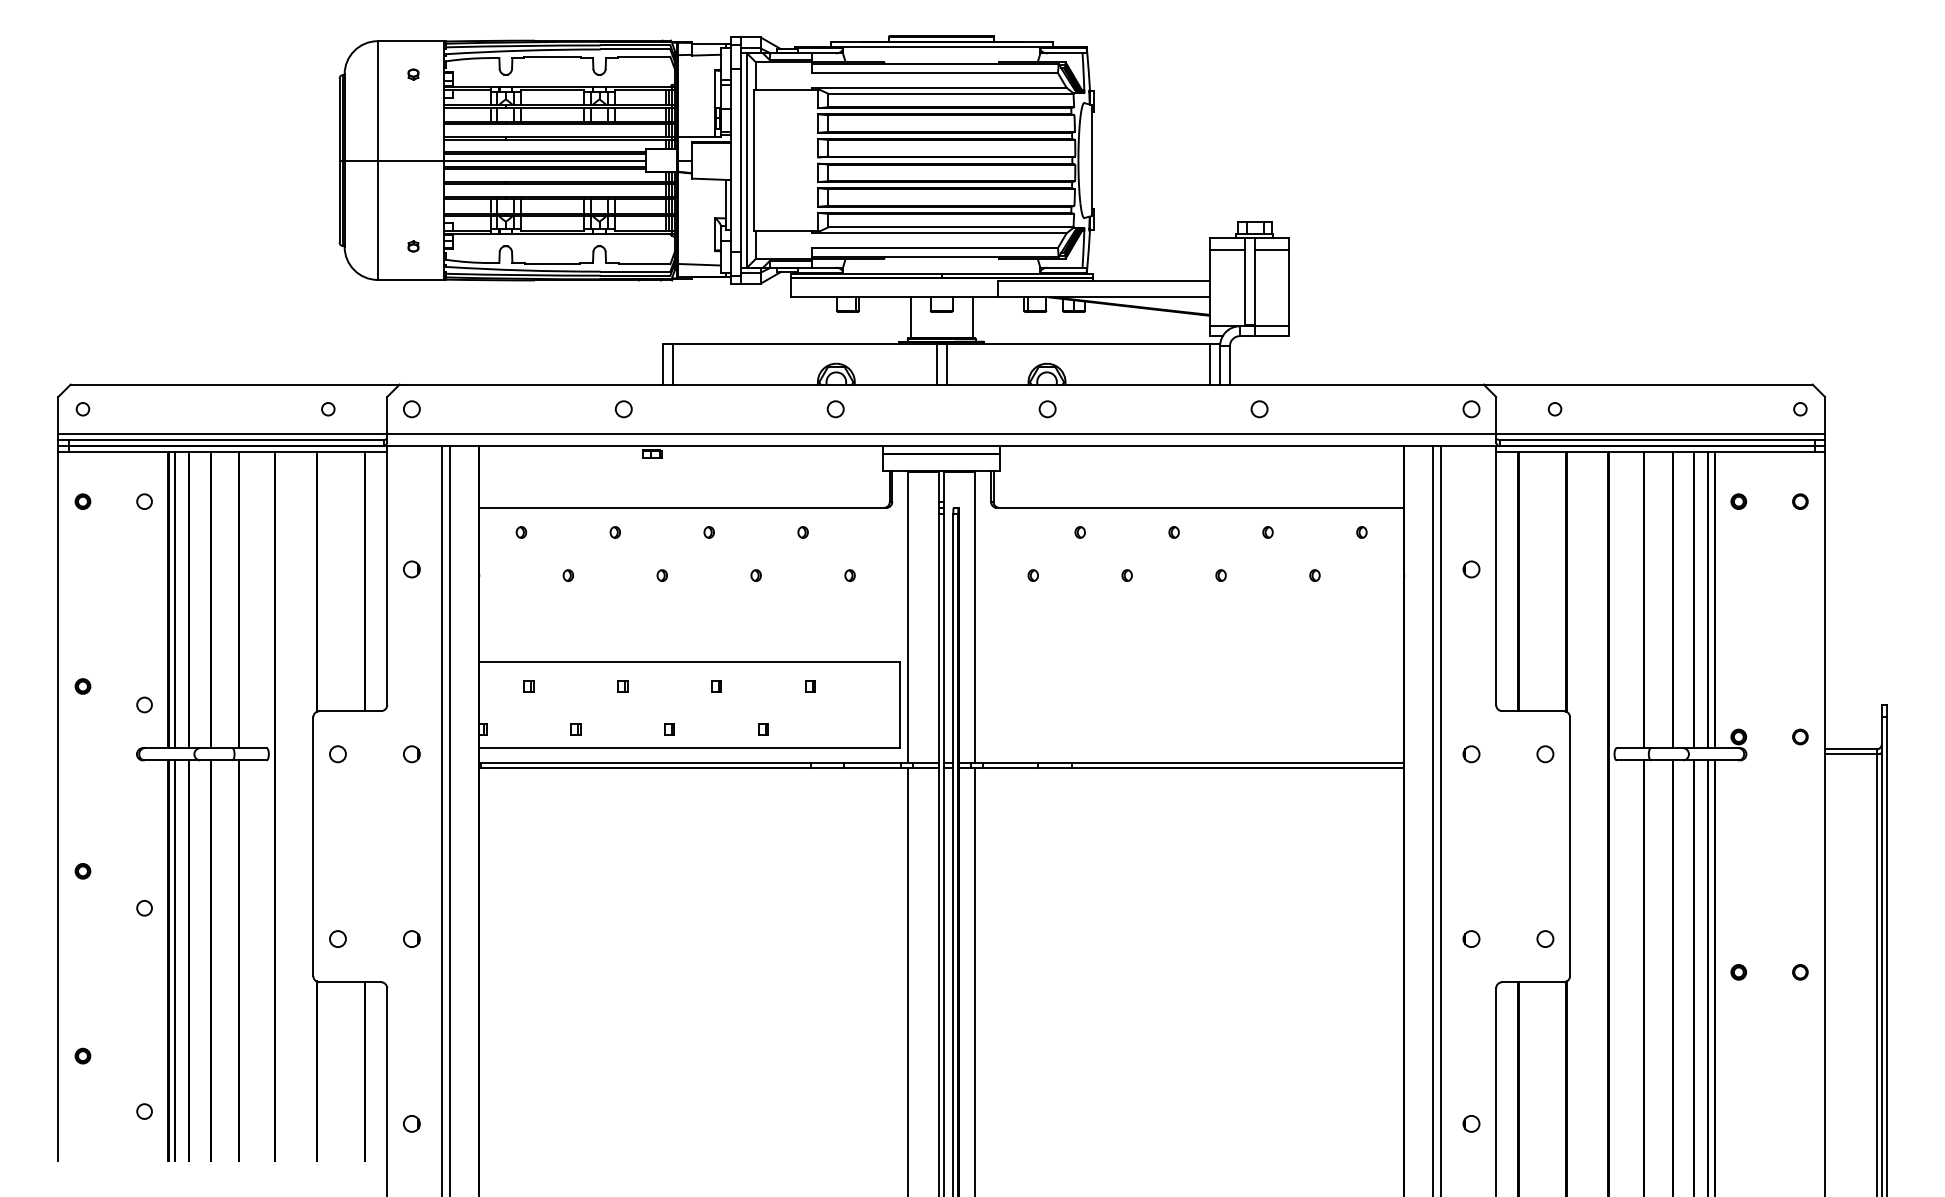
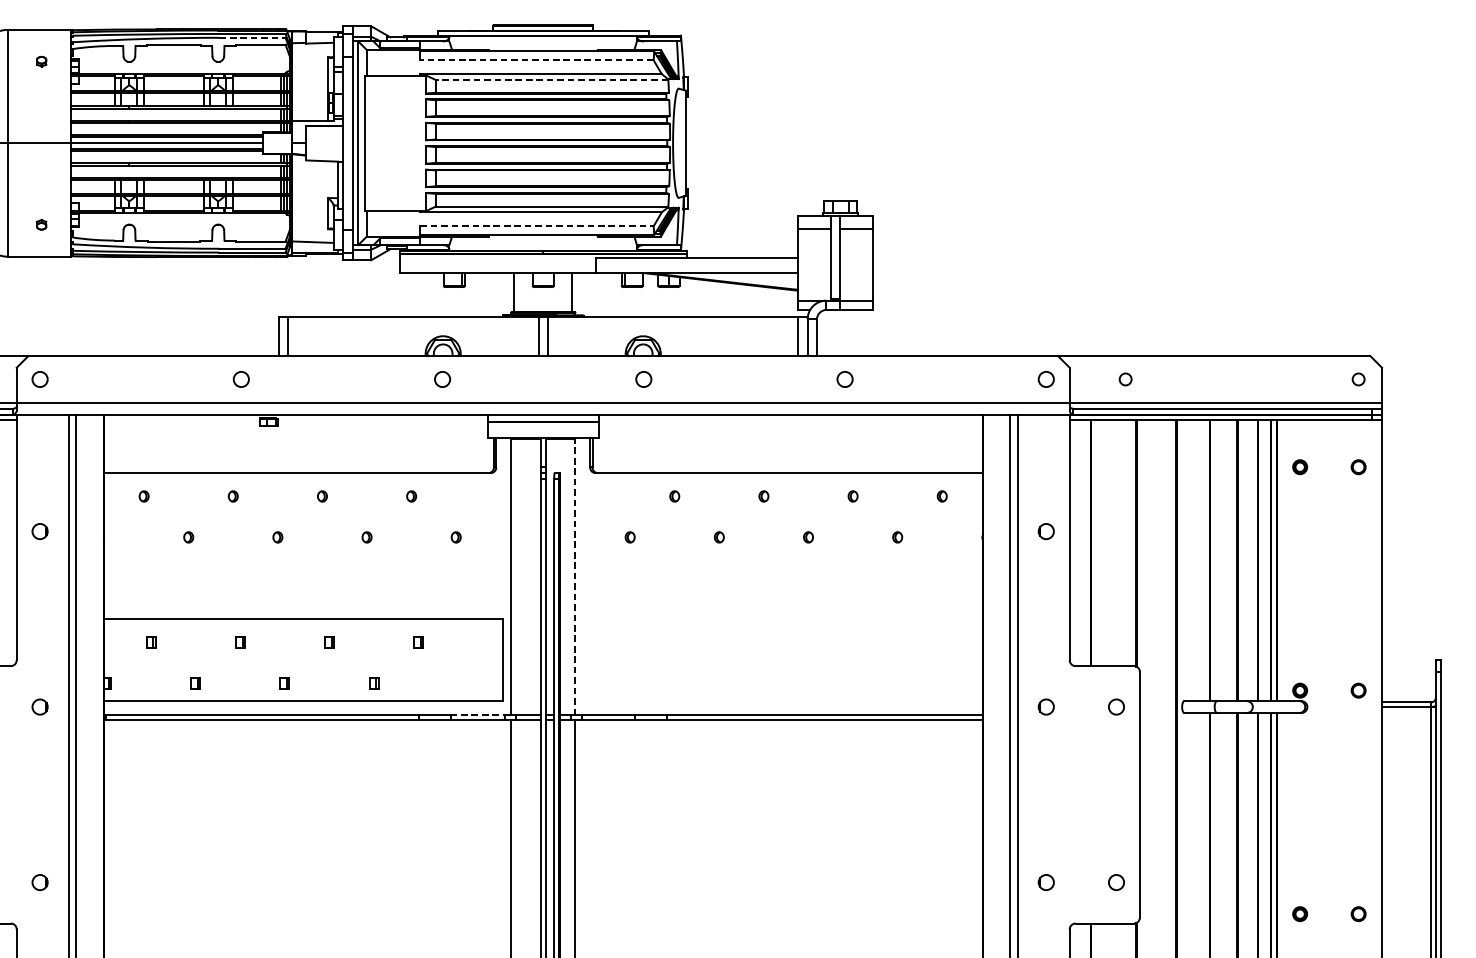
line: (635, 49) -> (252, 37), solid -> dashed
line: (935, 73) -> (537, 60), solid -> dashed
line: (950, 93) -> (551, 79), solid -> dashed
line: (935, 248) -> (537, 226), solid -> dashed
line: (975, 616) -> (575, 576), solid -> dashed
line: (873, 762) -> (478, 714), solid -> dashed

